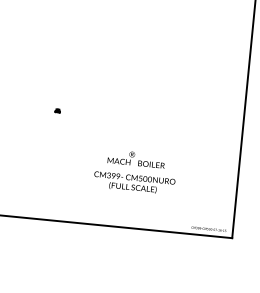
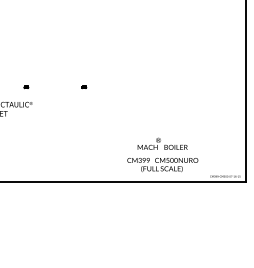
text: (135, 171) -> (162, 154), moved

